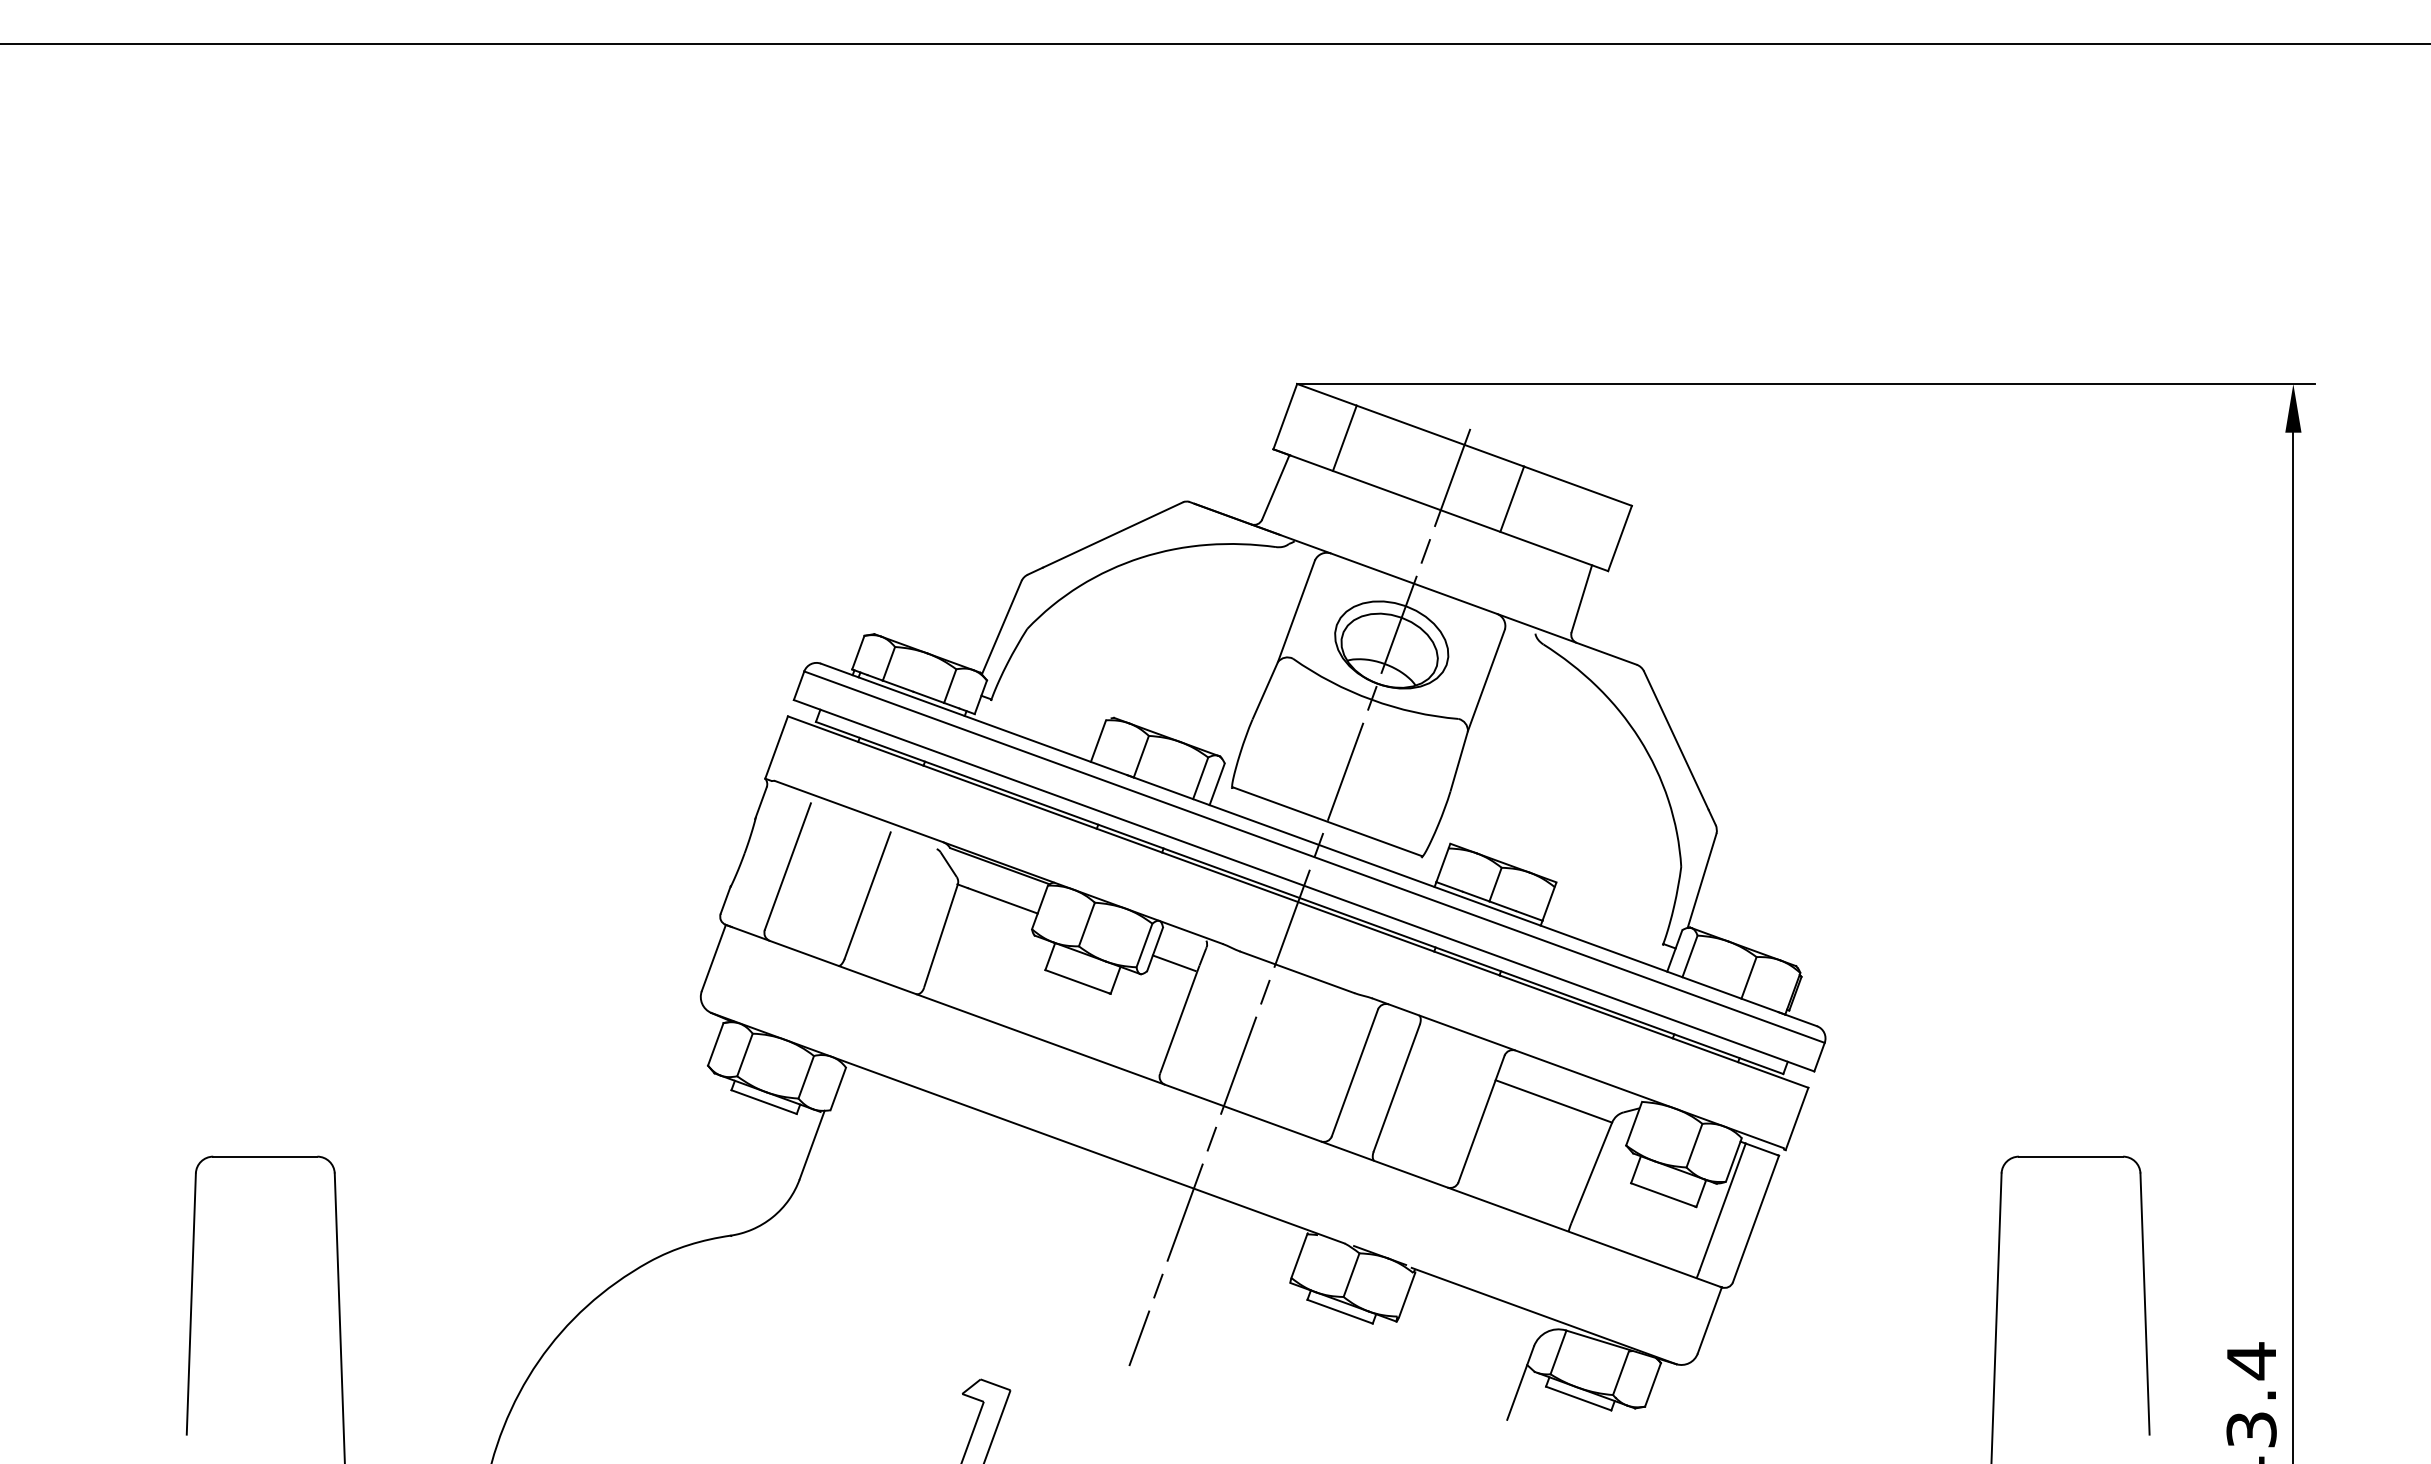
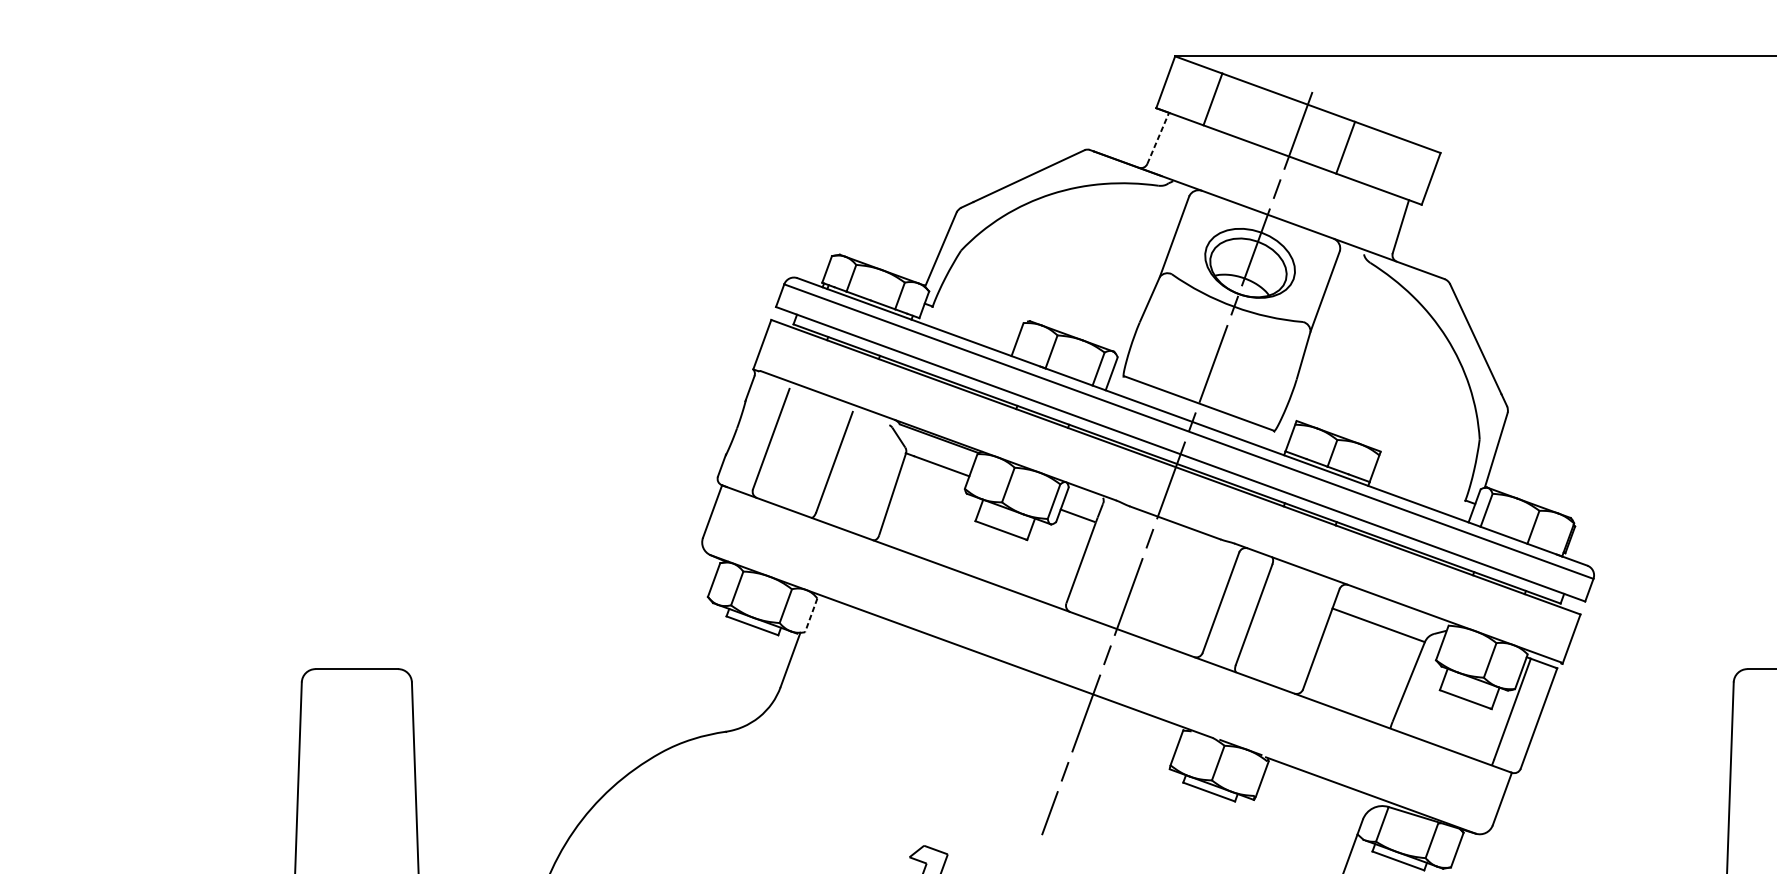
line: (1276, 486) -> (1158, 137), solid -> dashed
line: (838, 1088) -> (811, 615), solid -> dashed

